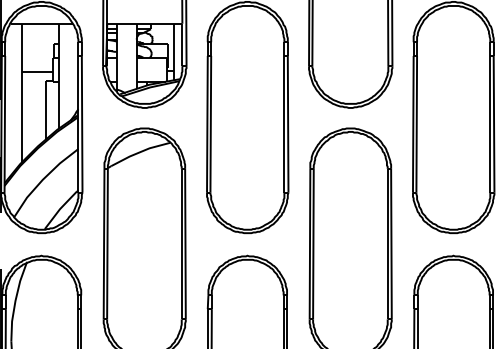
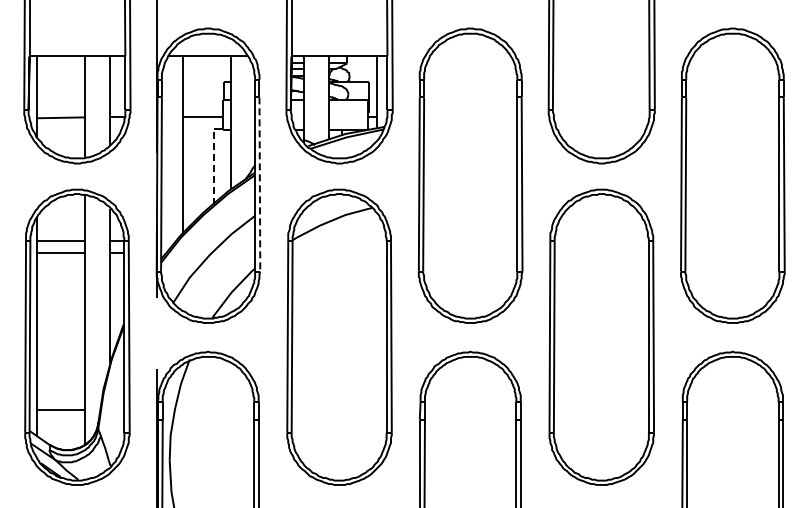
line: (46, 110) -> (214, 166), solid -> dashed
line: (81, 124) -> (259, 184), solid -> dashed

